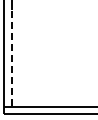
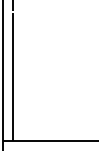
line: (11, 58) -> (12, 76), dashed -> solid

